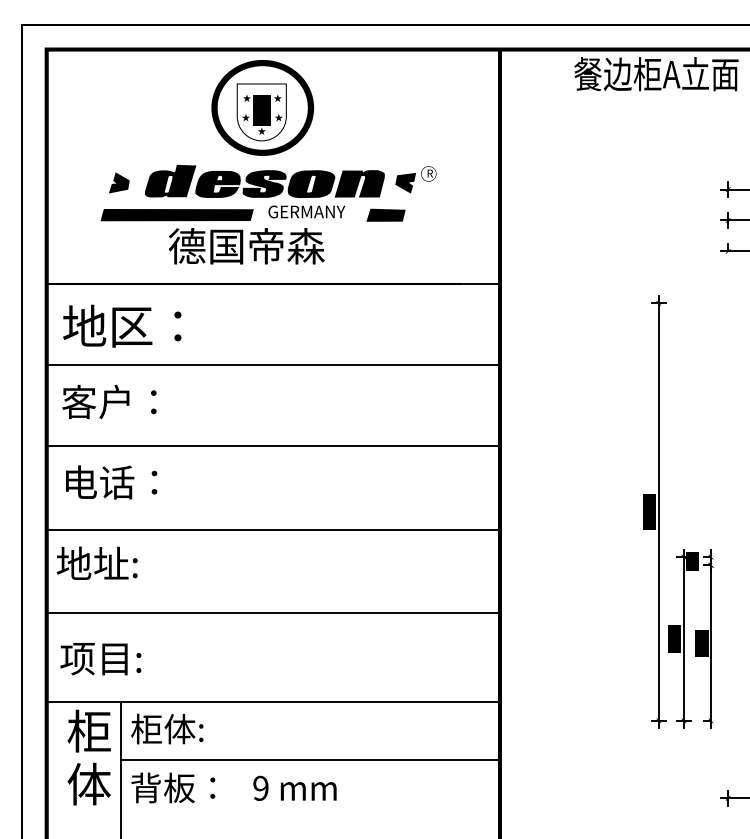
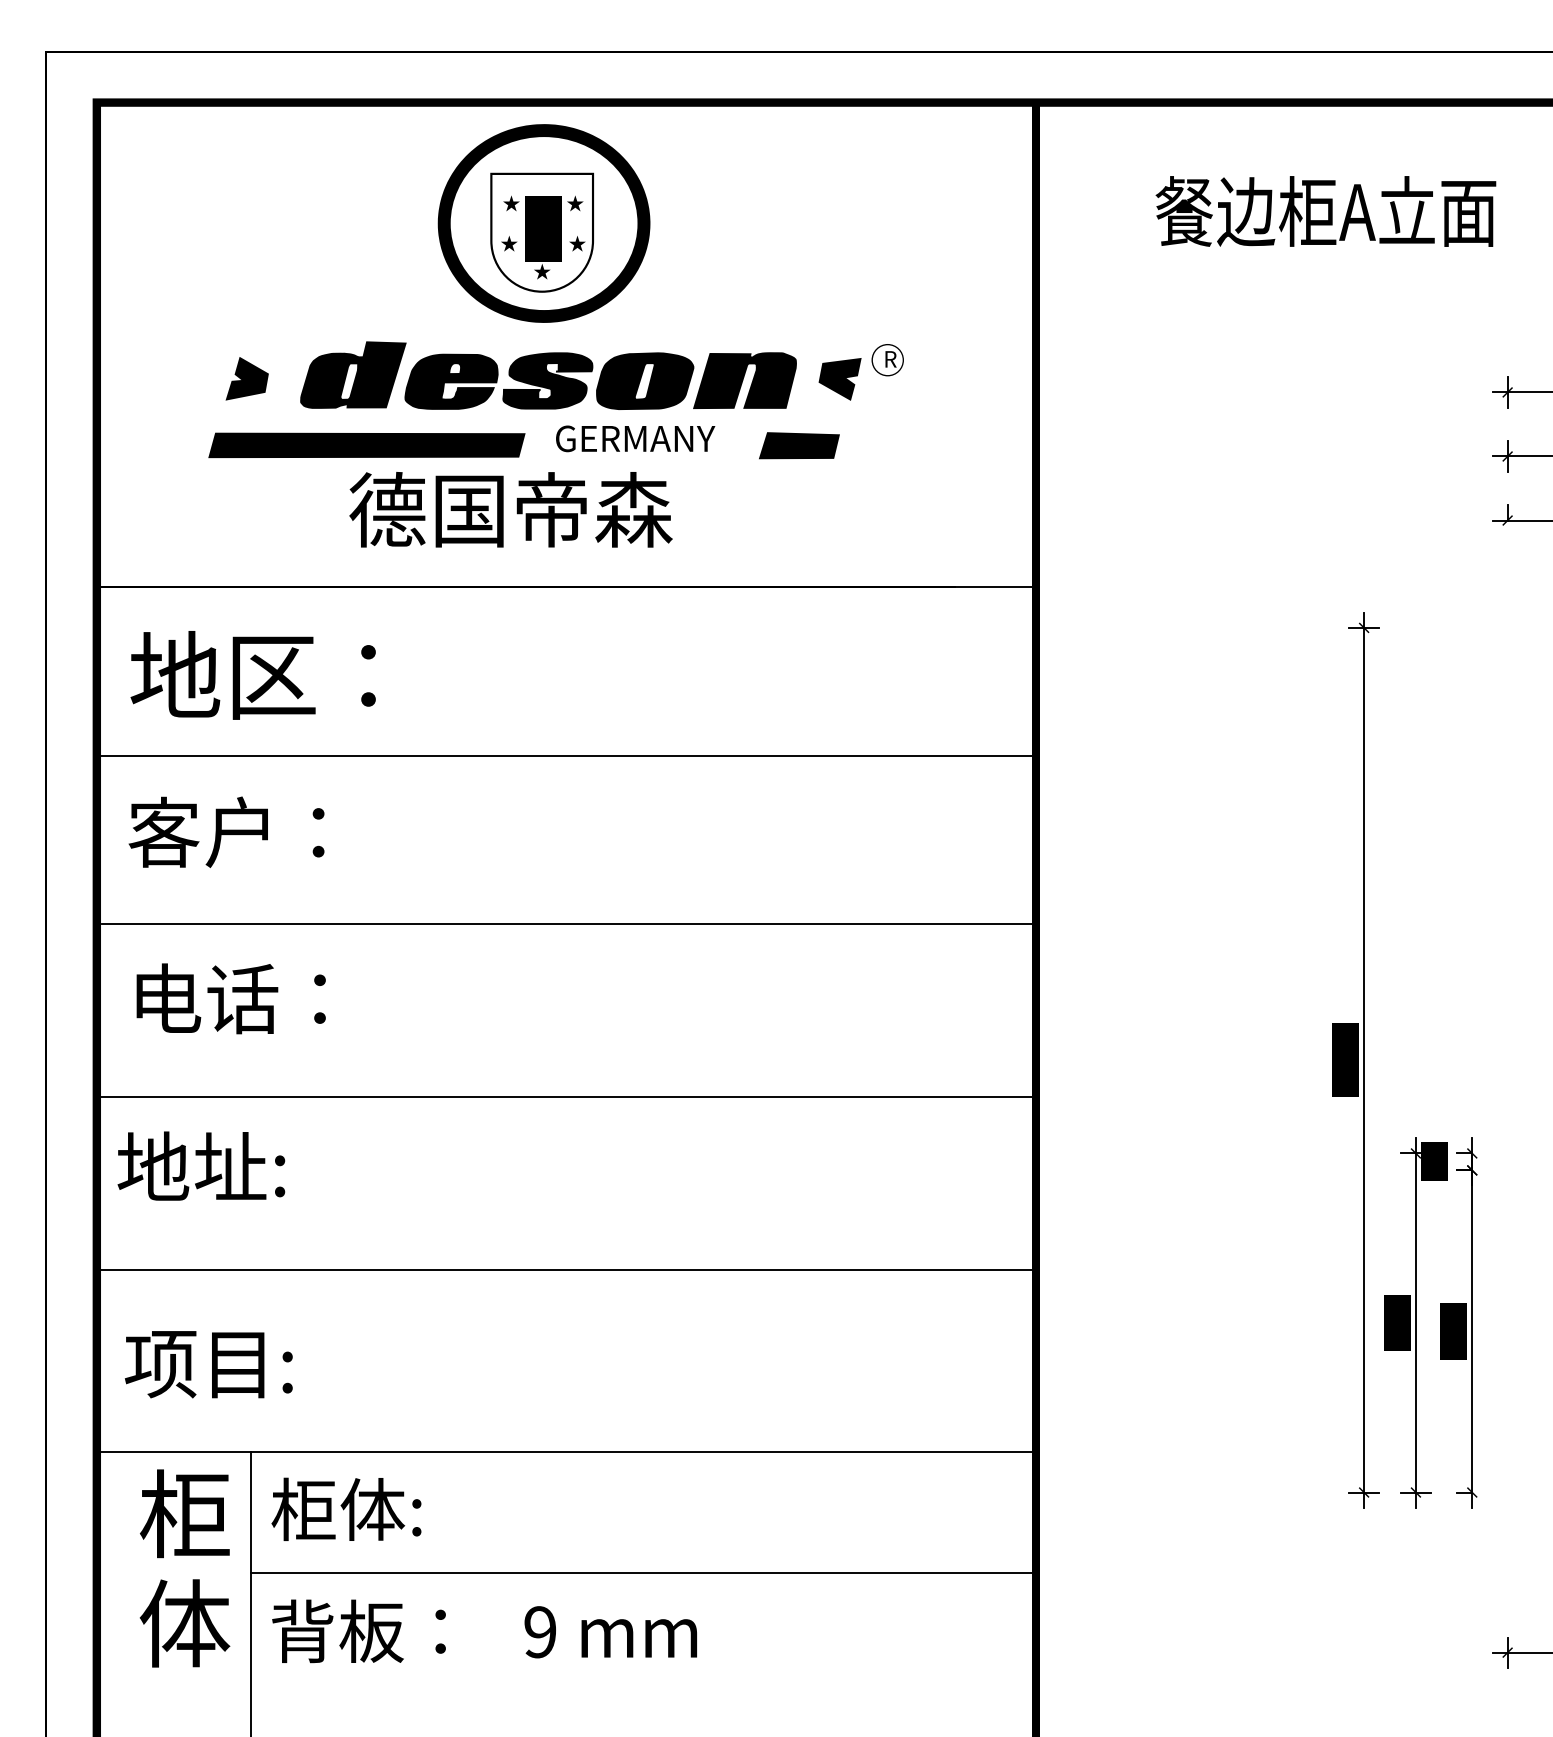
text: (656, 74) -> (1326, 212), moved

